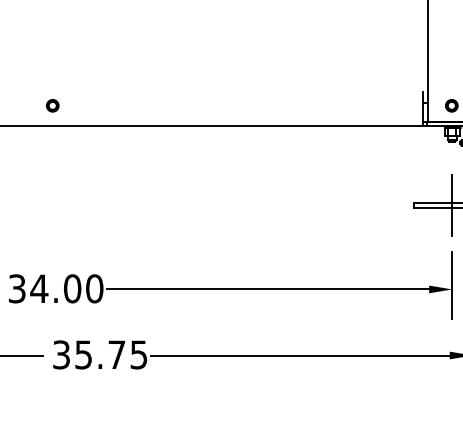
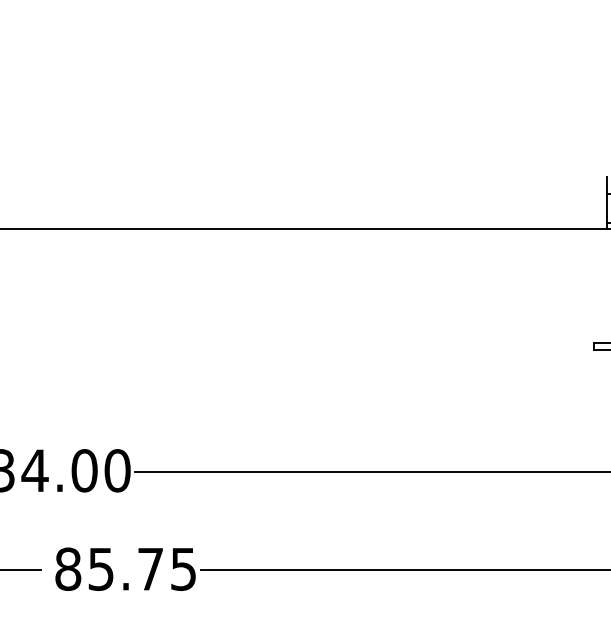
part: (52, 105) -> (54, 197), removed
text: (61, 354) -> (68, 568), 35.75 -> 85.75

